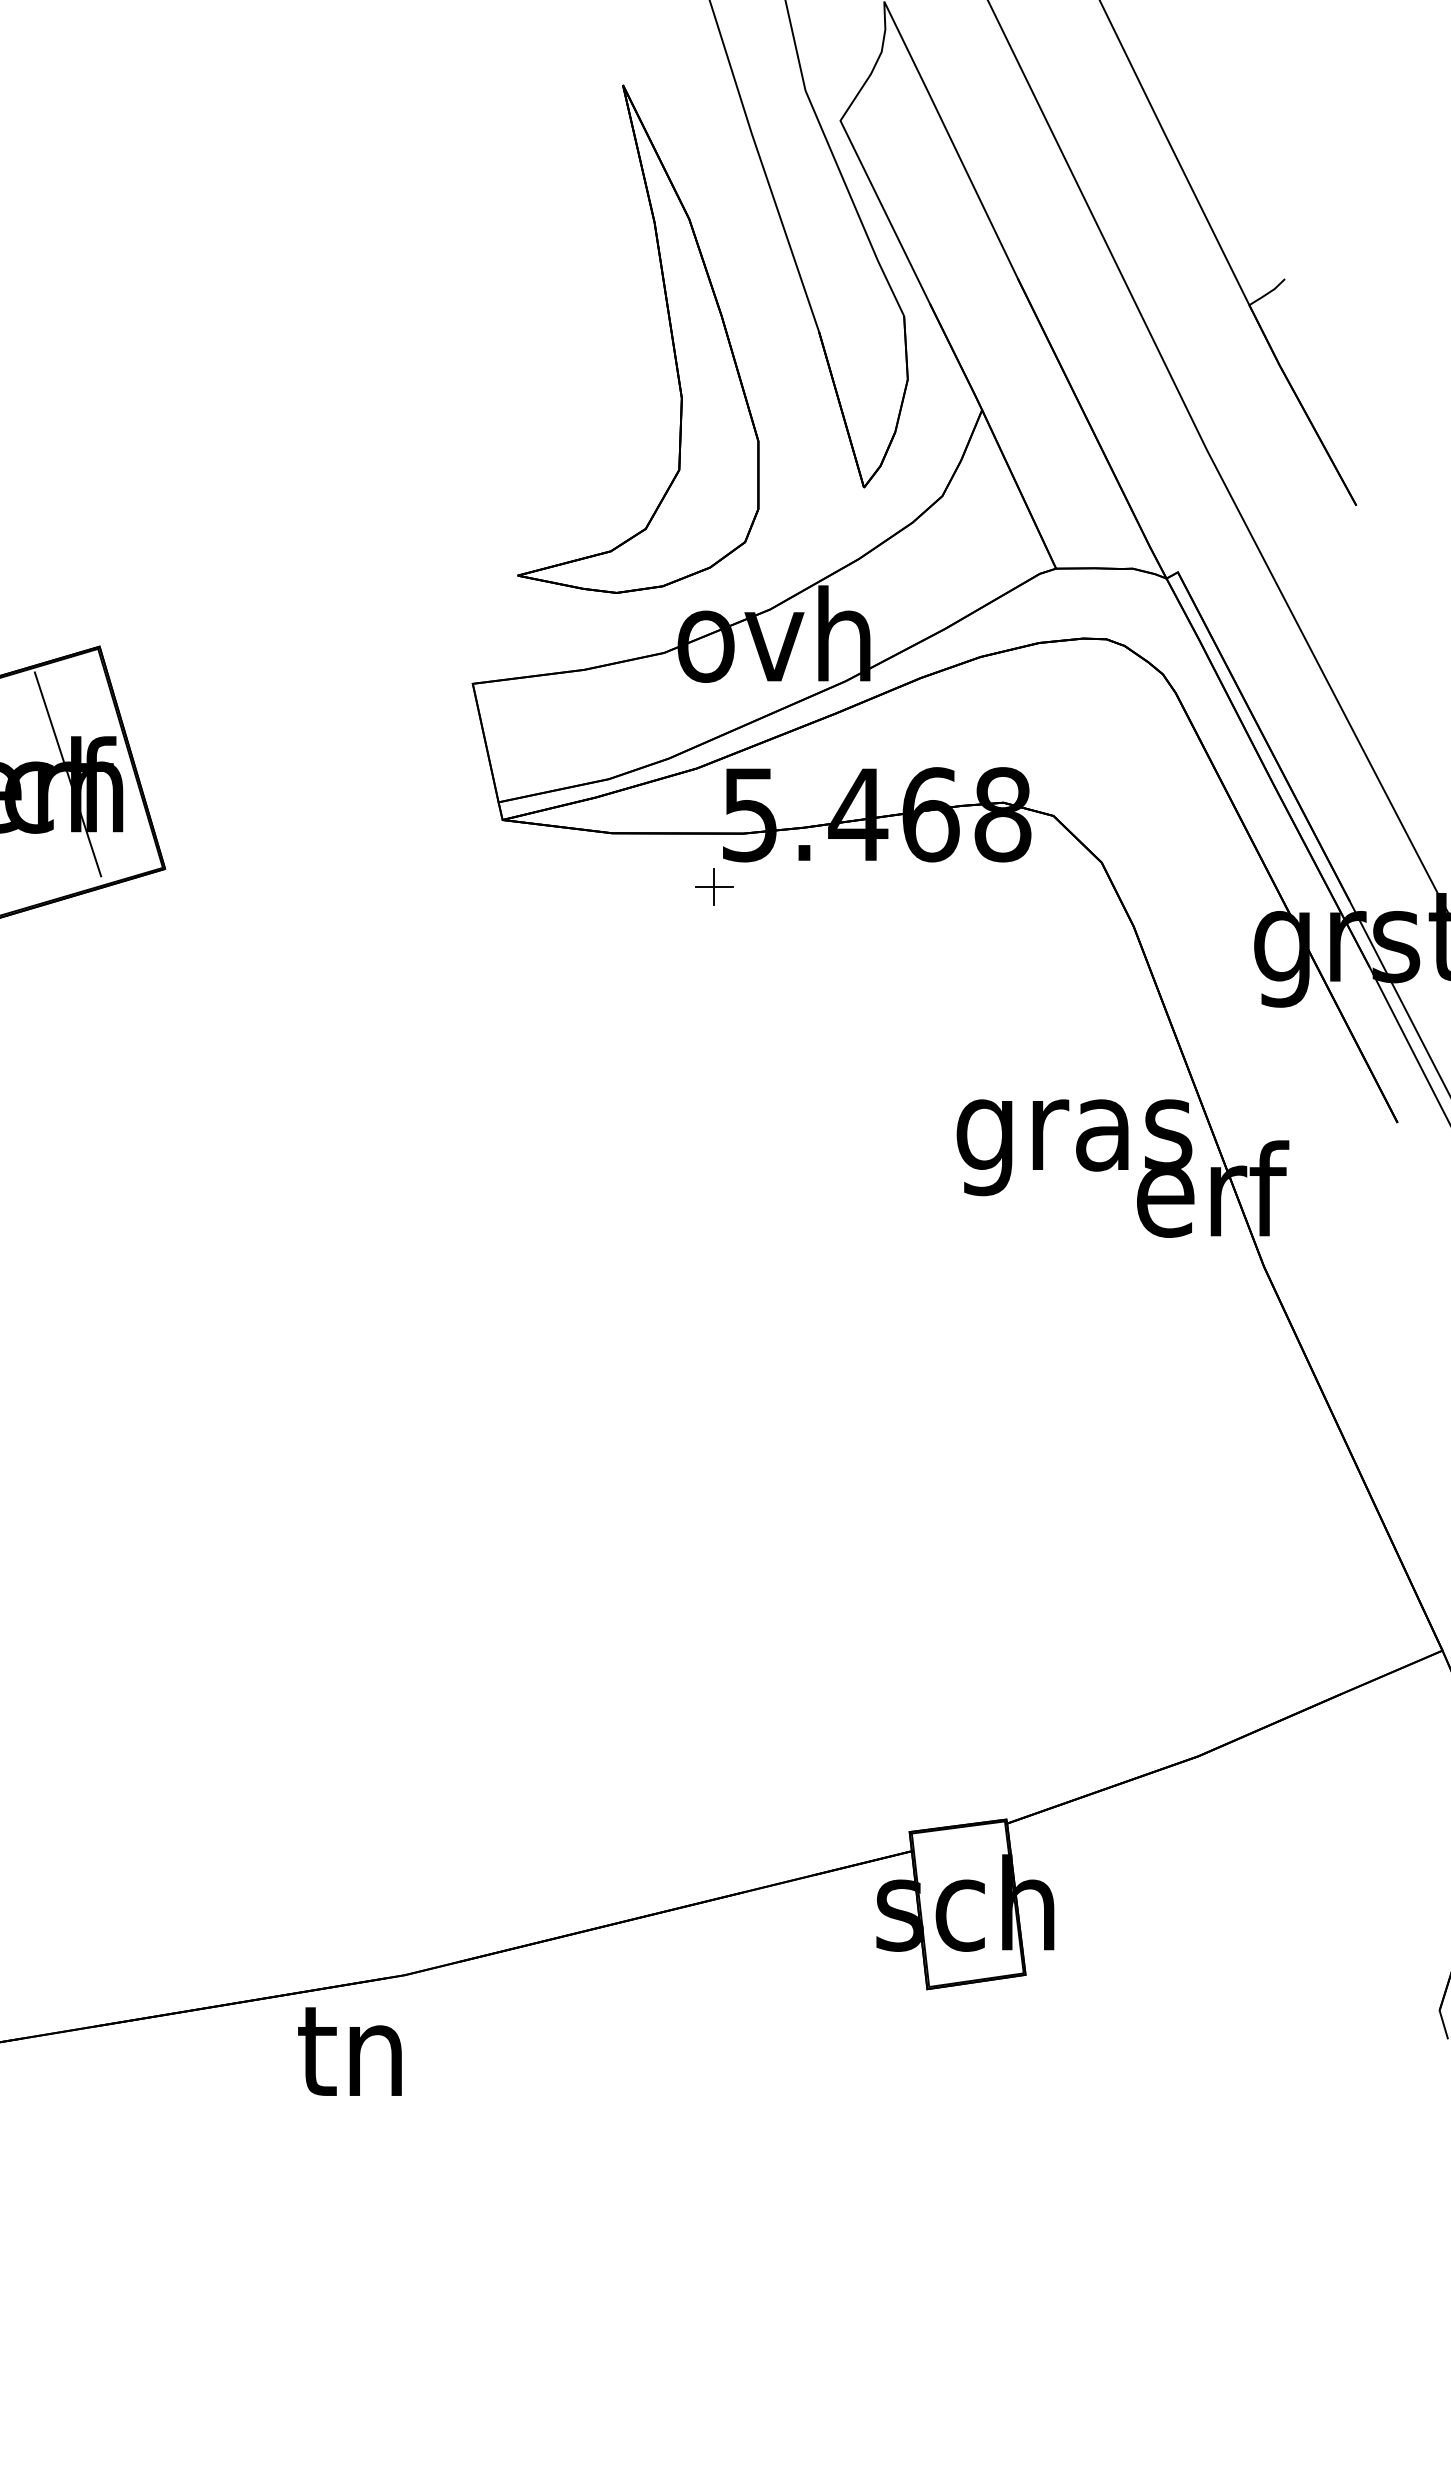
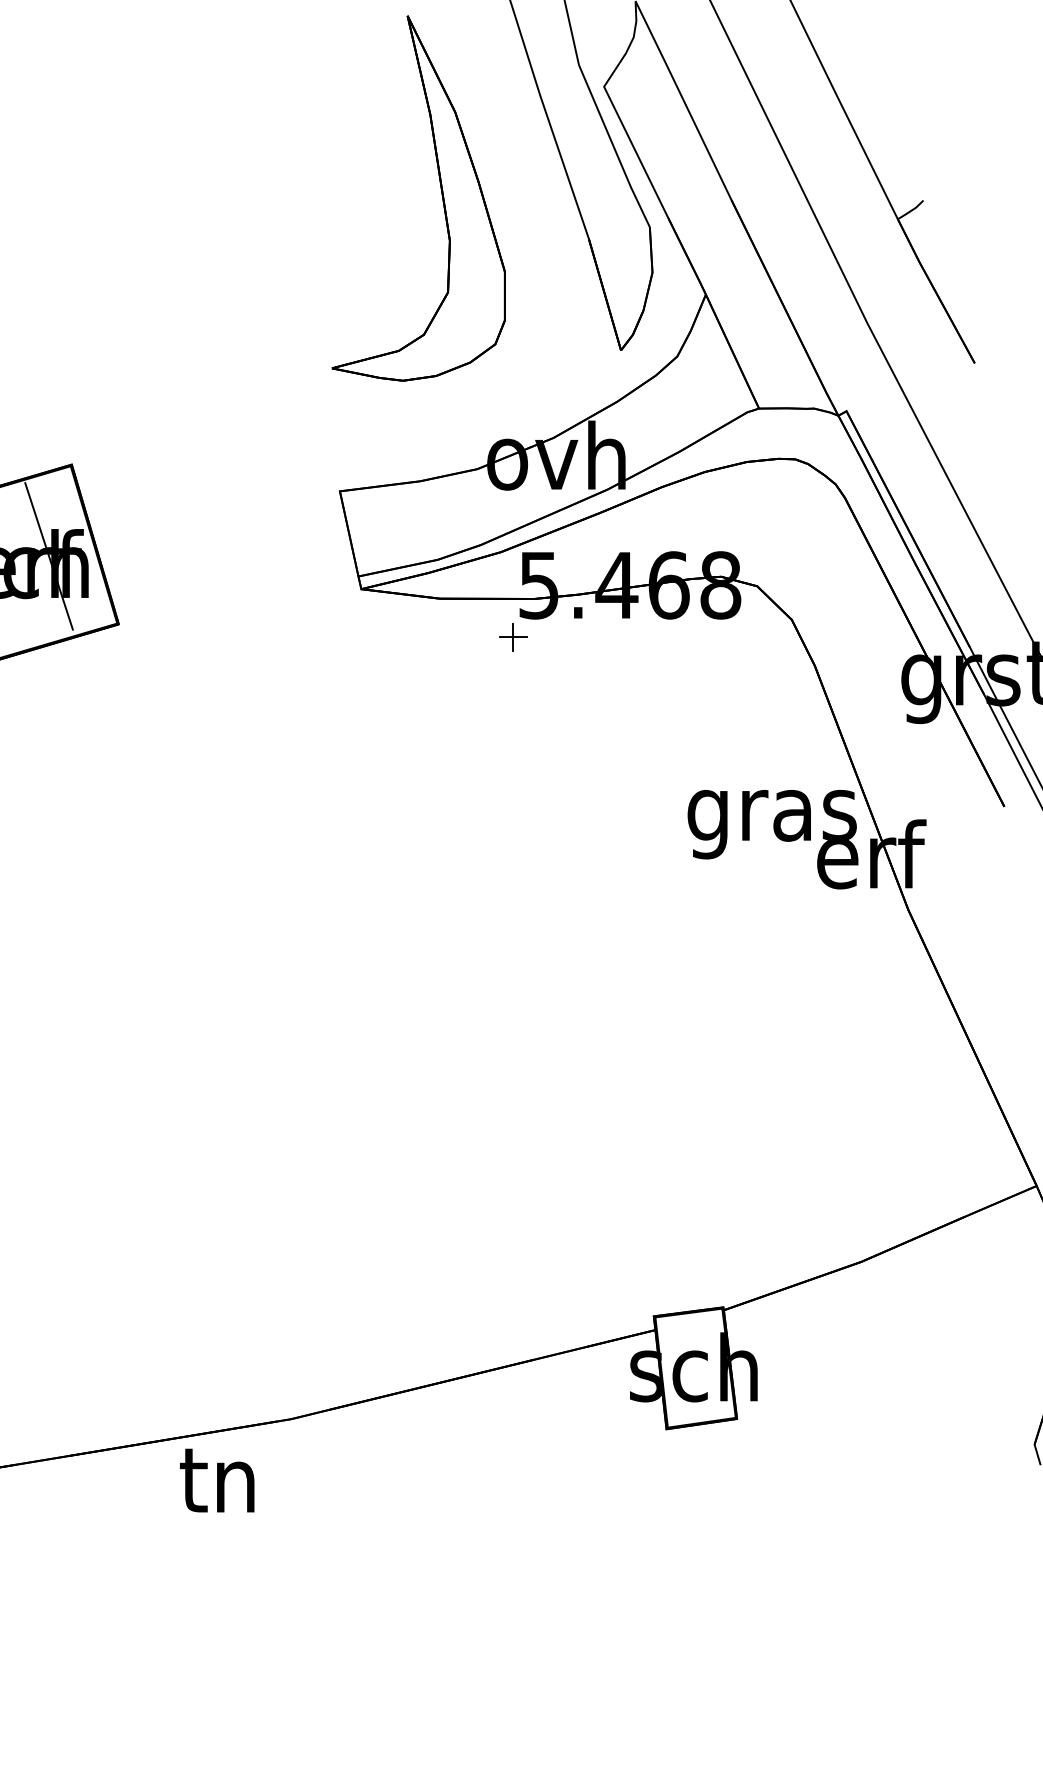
part: (670, 333) -> (441, 194), moved
text: (349, 2051) -> (216, 1480), moved

